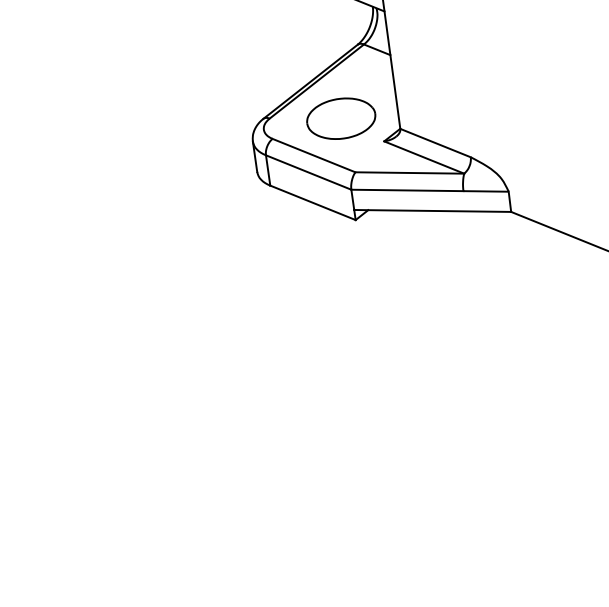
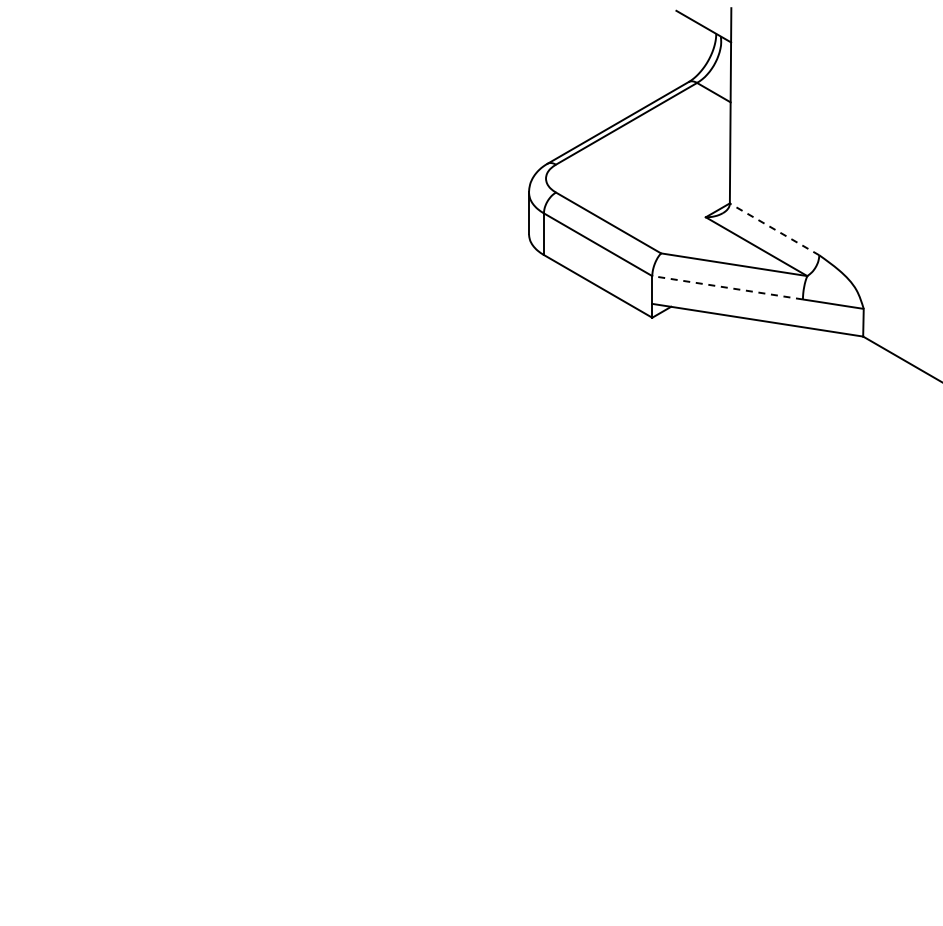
part: (340, 118) -> (651, 178), removed
line: (435, 143) -> (774, 229), solid -> dashed
line: (407, 190) -> (727, 287), solid -> dashed

